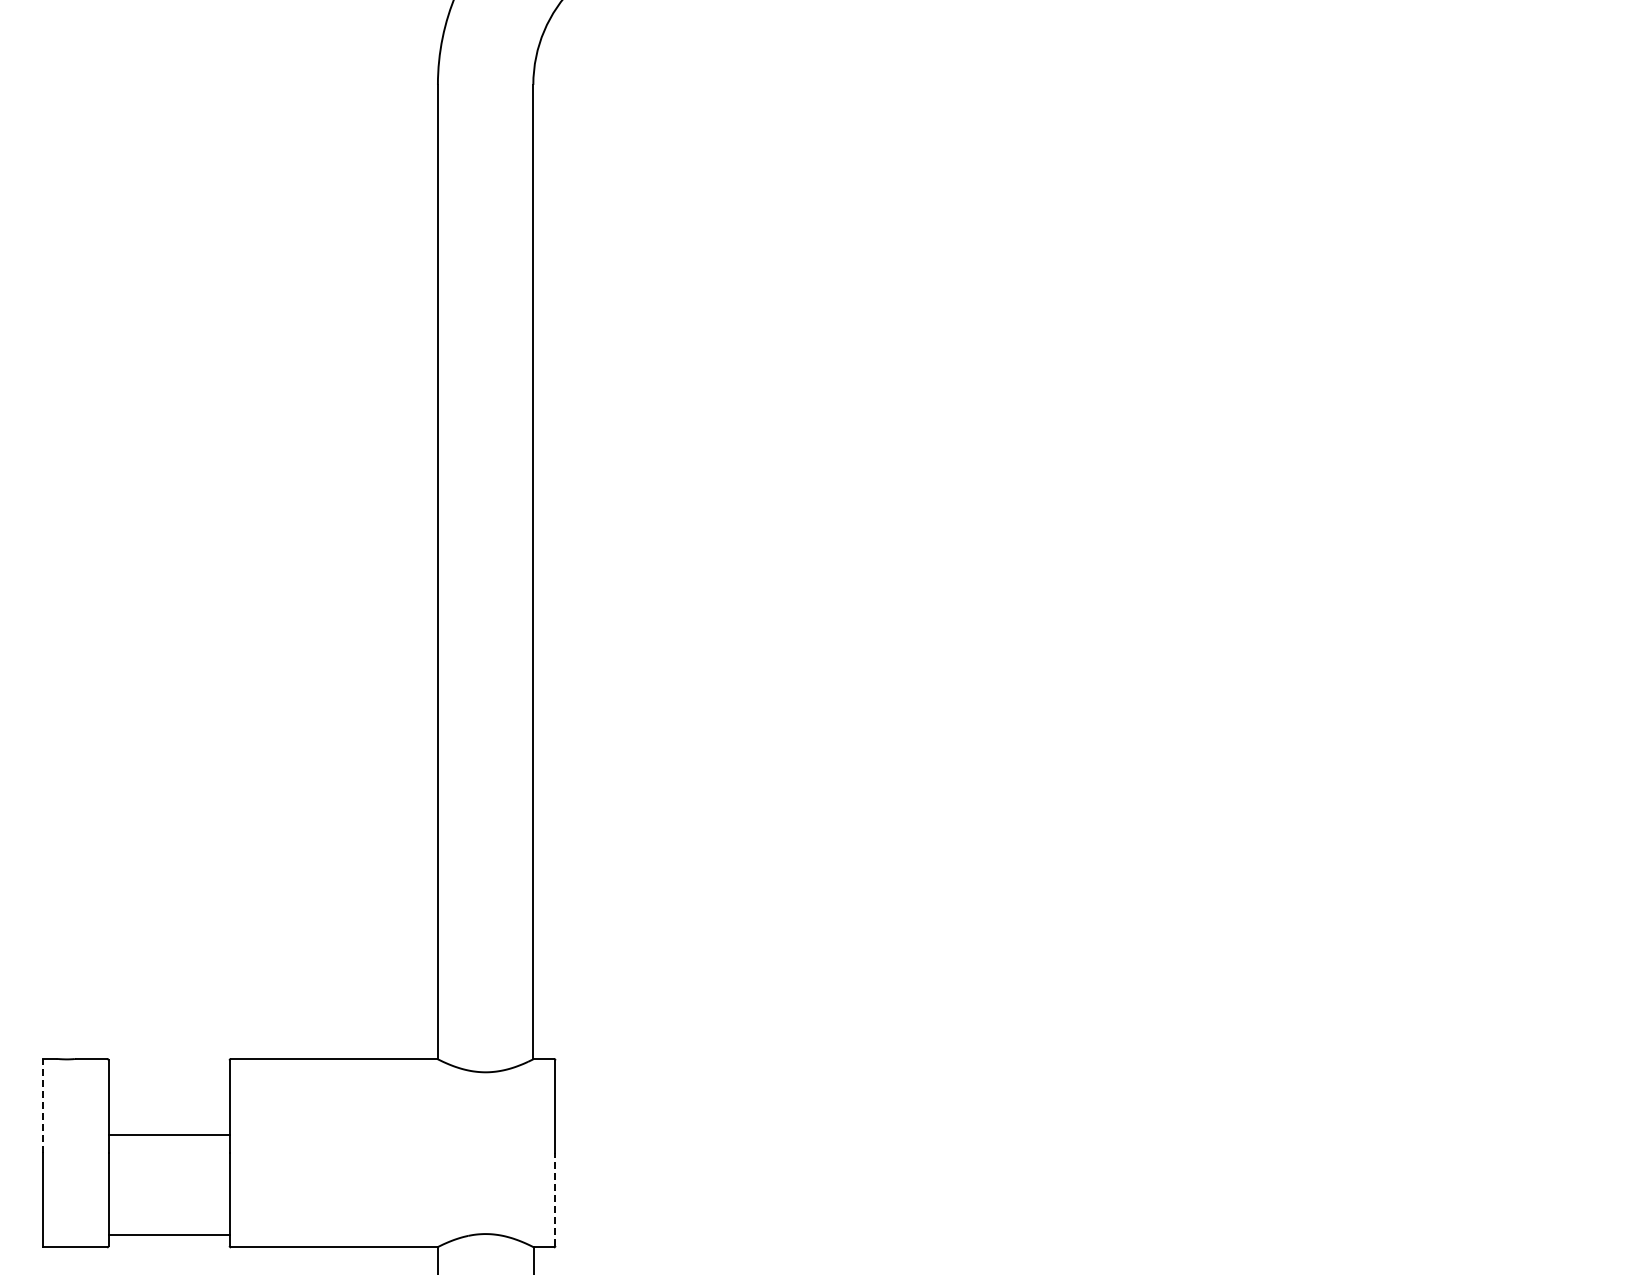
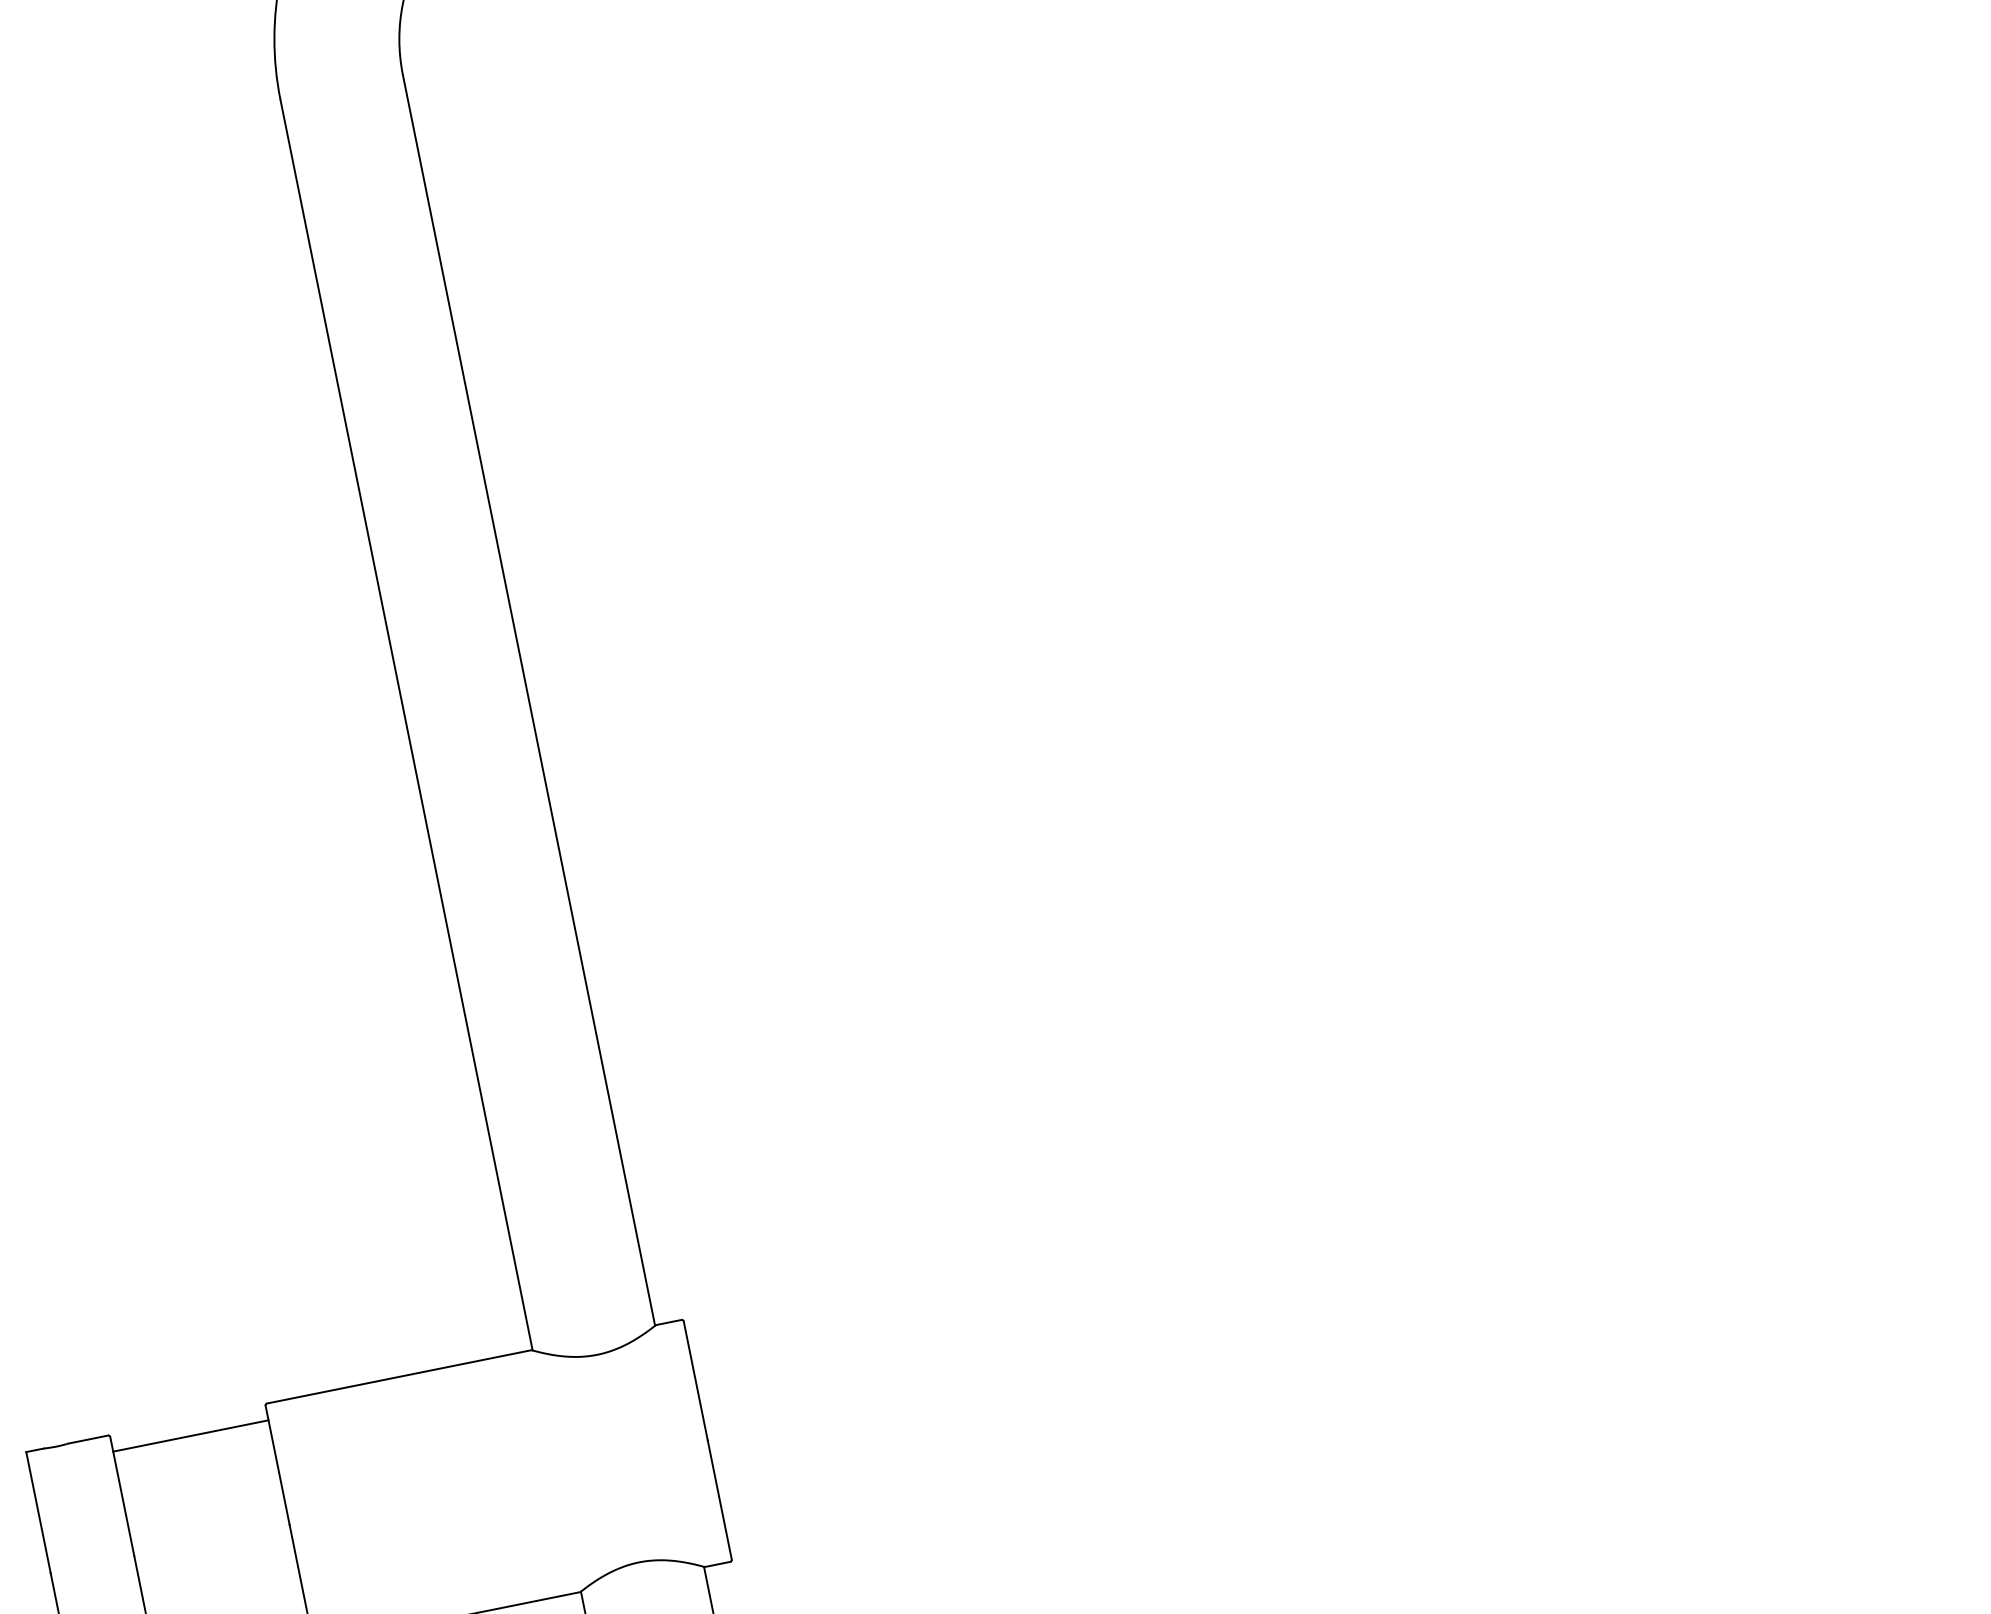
line: (43, 1105) -> (38, 1511), dashed -> solid
line: (168, 1134) -> (190, 1435), moved
line: (555, 1199) -> (719, 1499), dashed -> solid

